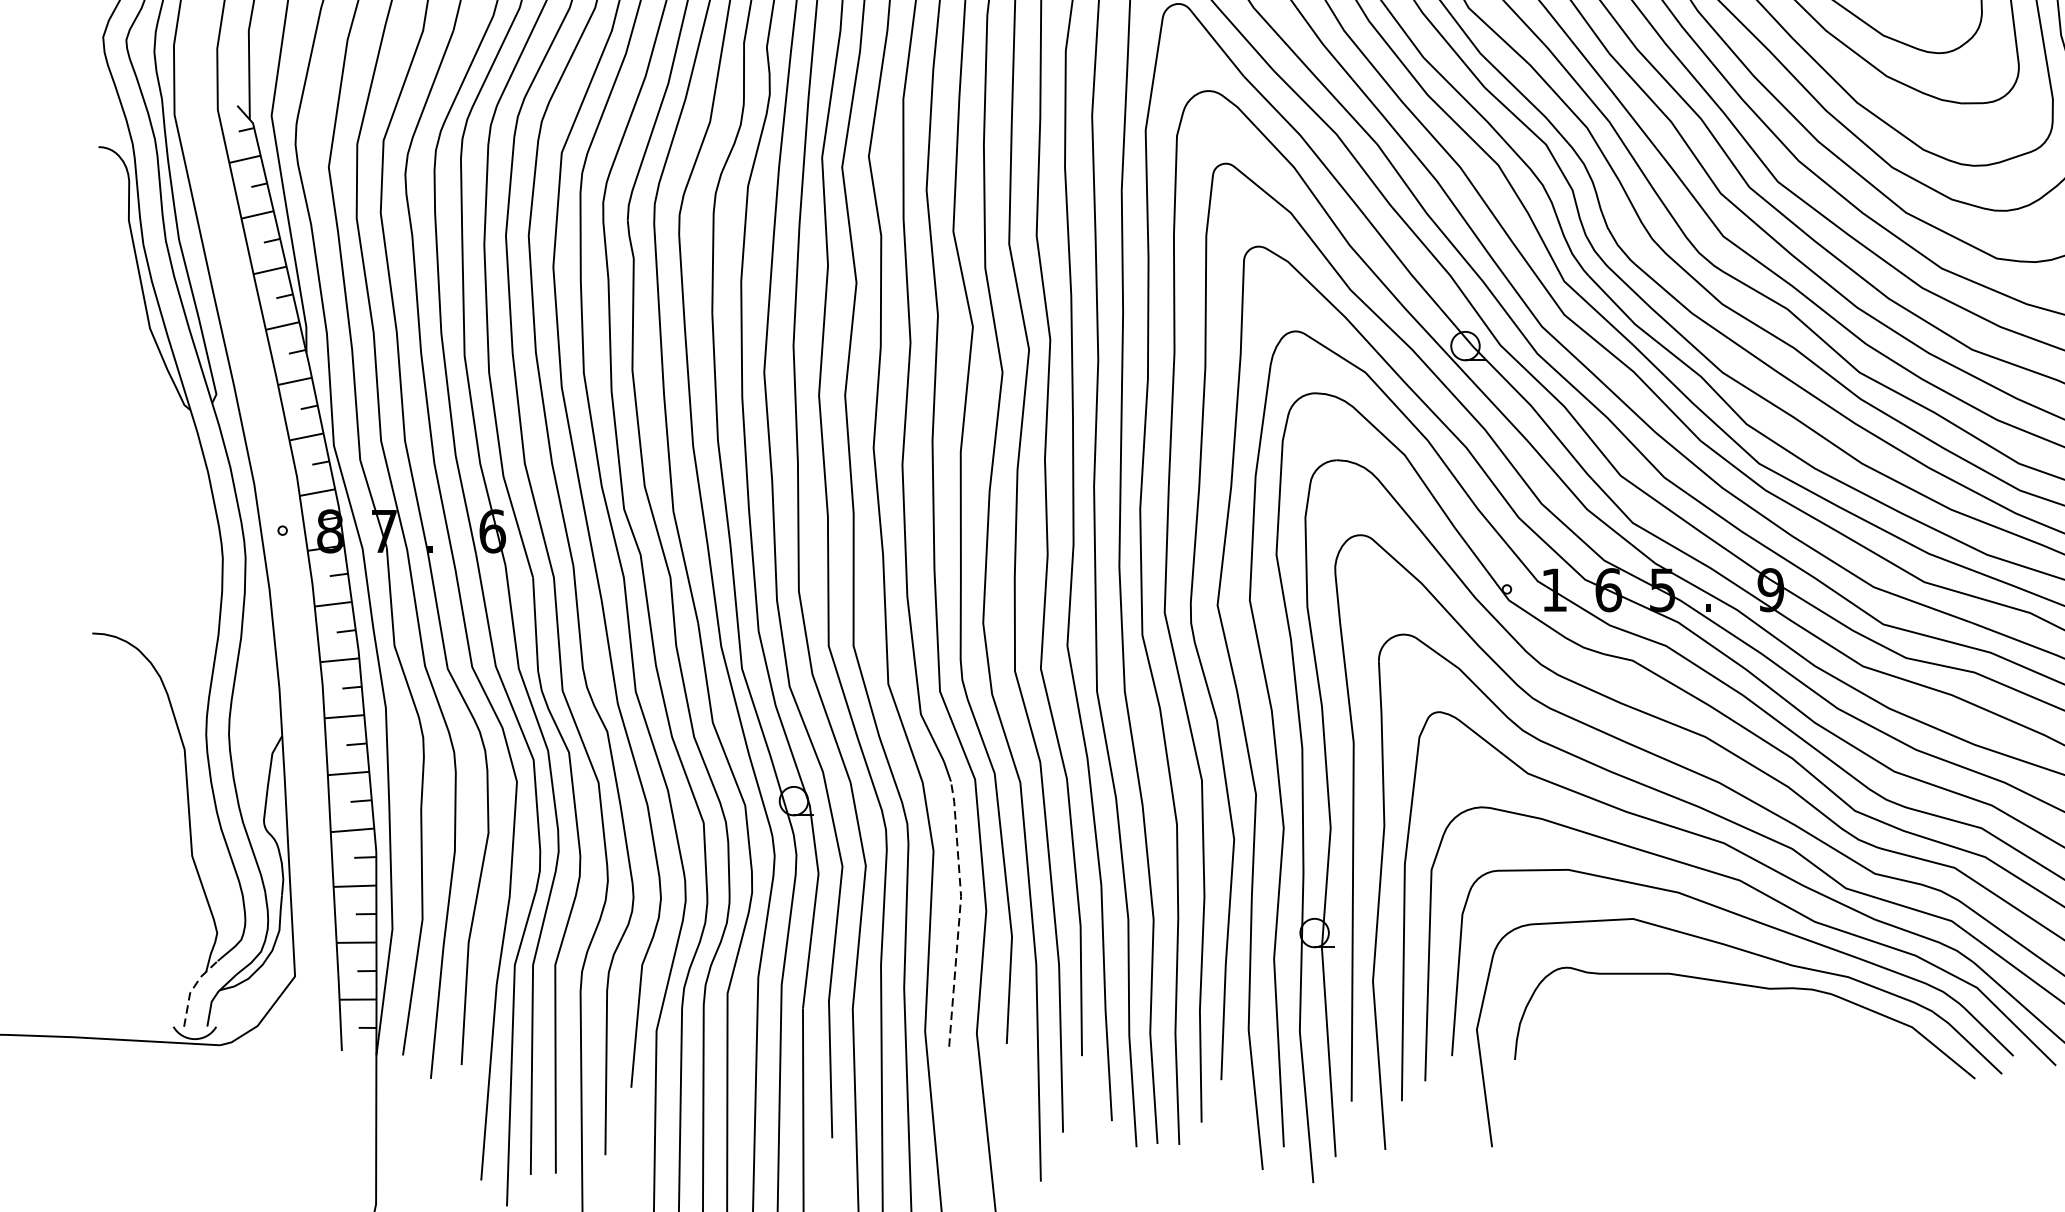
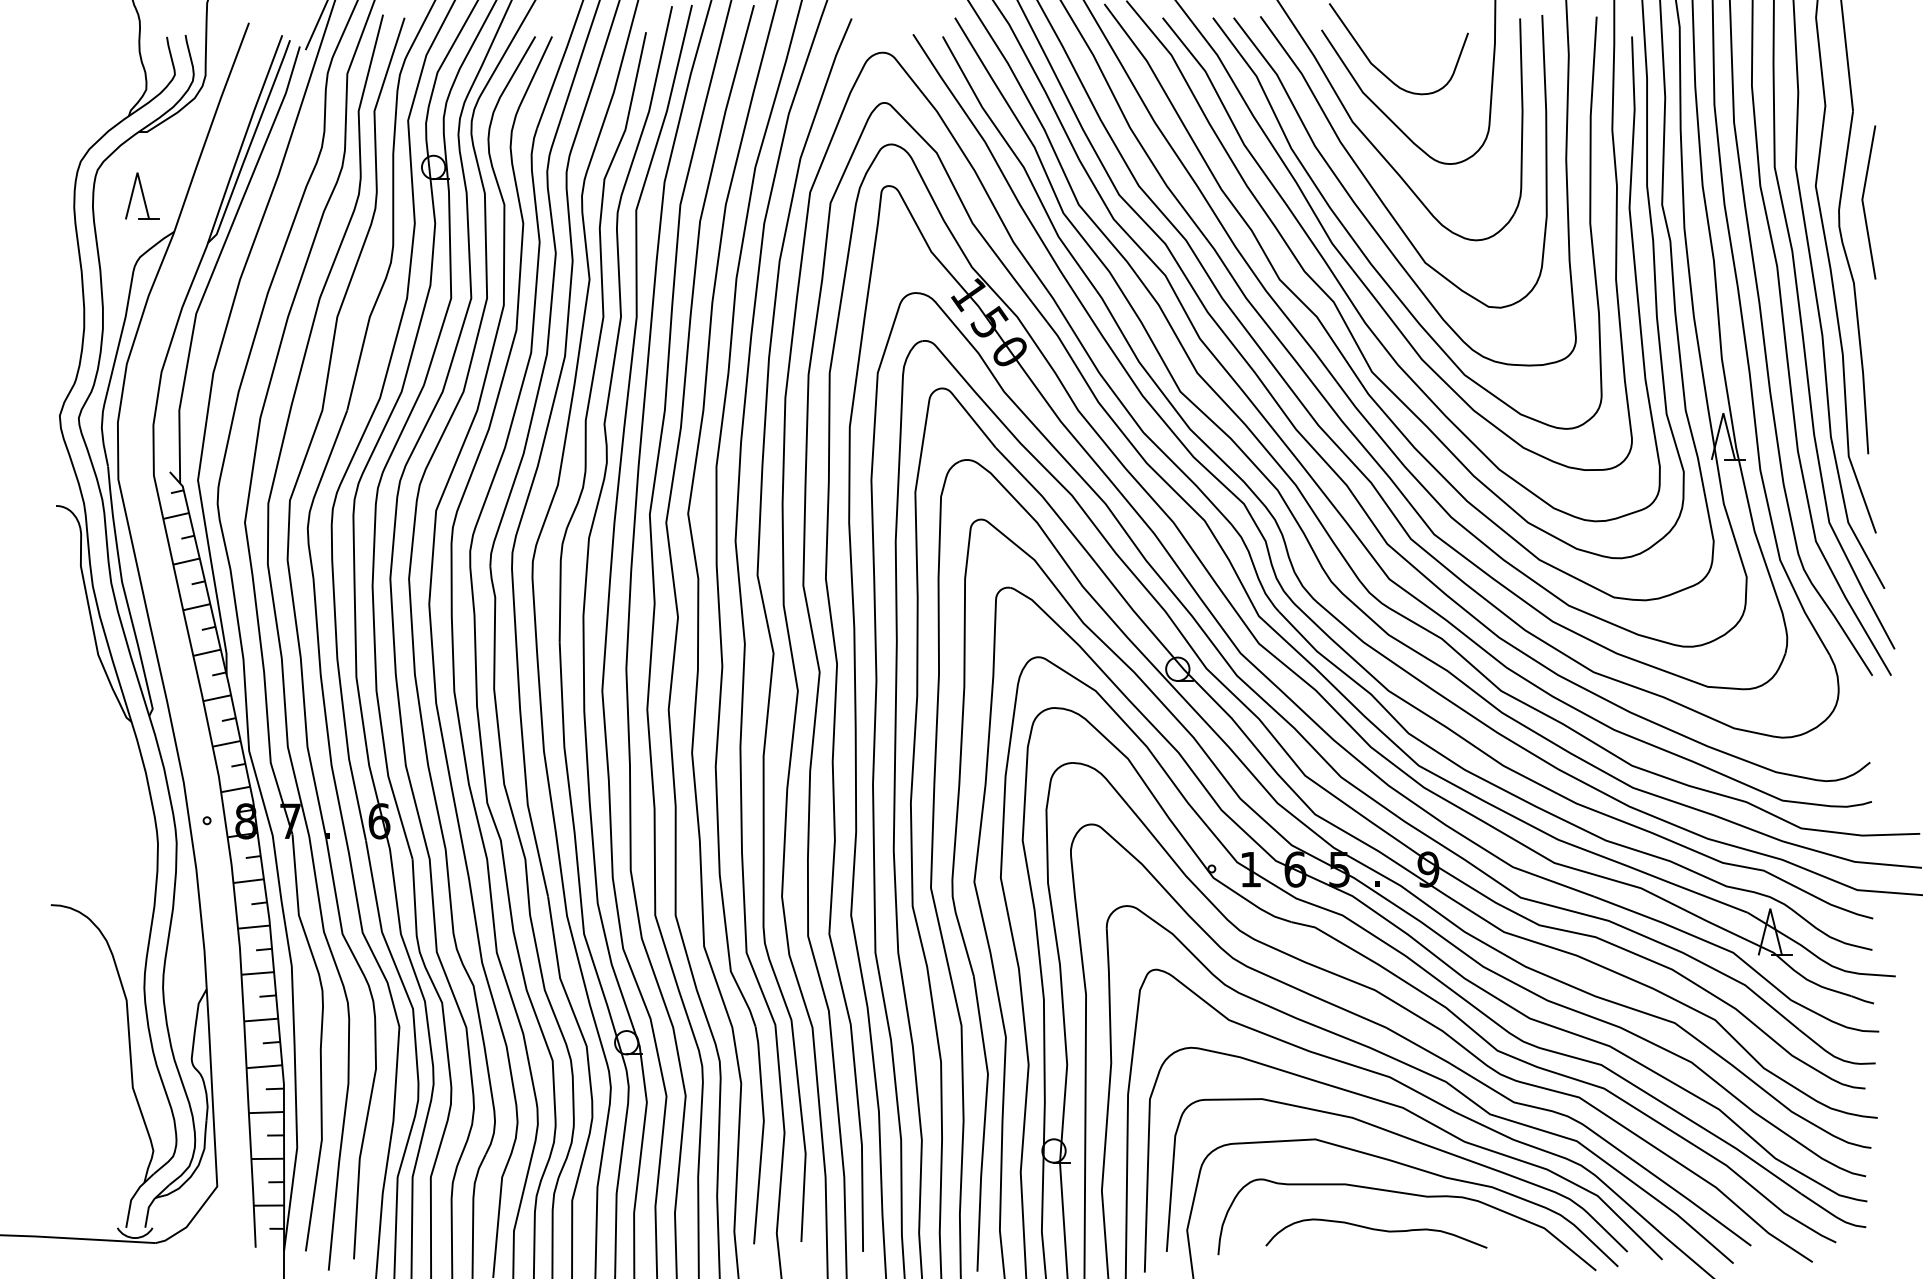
line: (959, 911) -> (762, 1133), dashed -> solid
line: (191, 989) -> (132, 1197), dashed -> solid
curve: (1707, 1029) -> (1376, 1230), added

